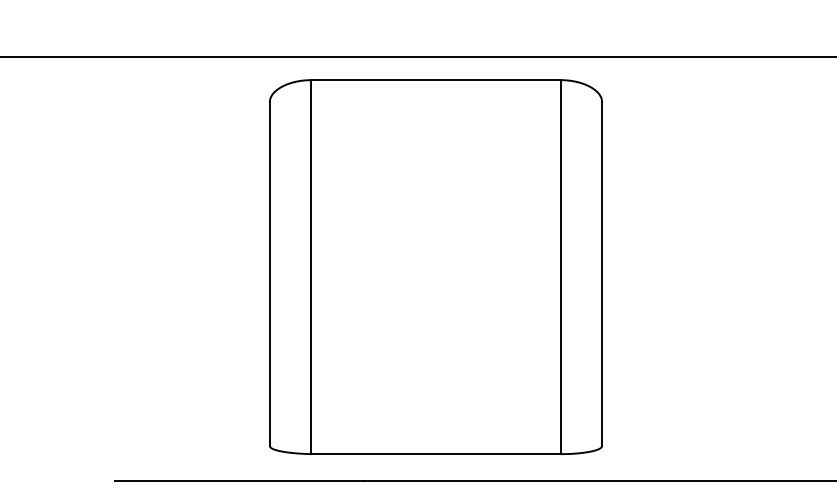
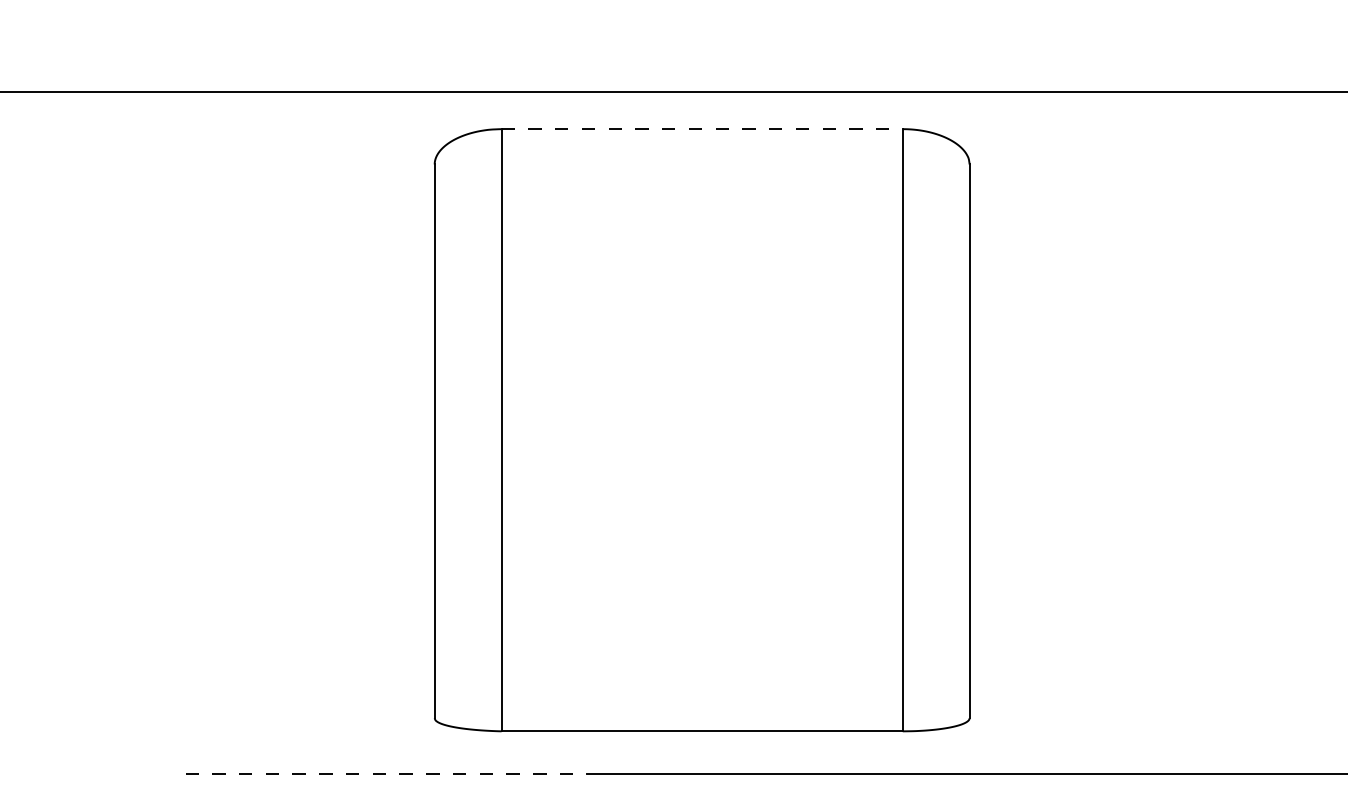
line: (435, 80) -> (701, 129), solid -> dashed
line: (239, 480) -> (385, 773), solid -> dashed

